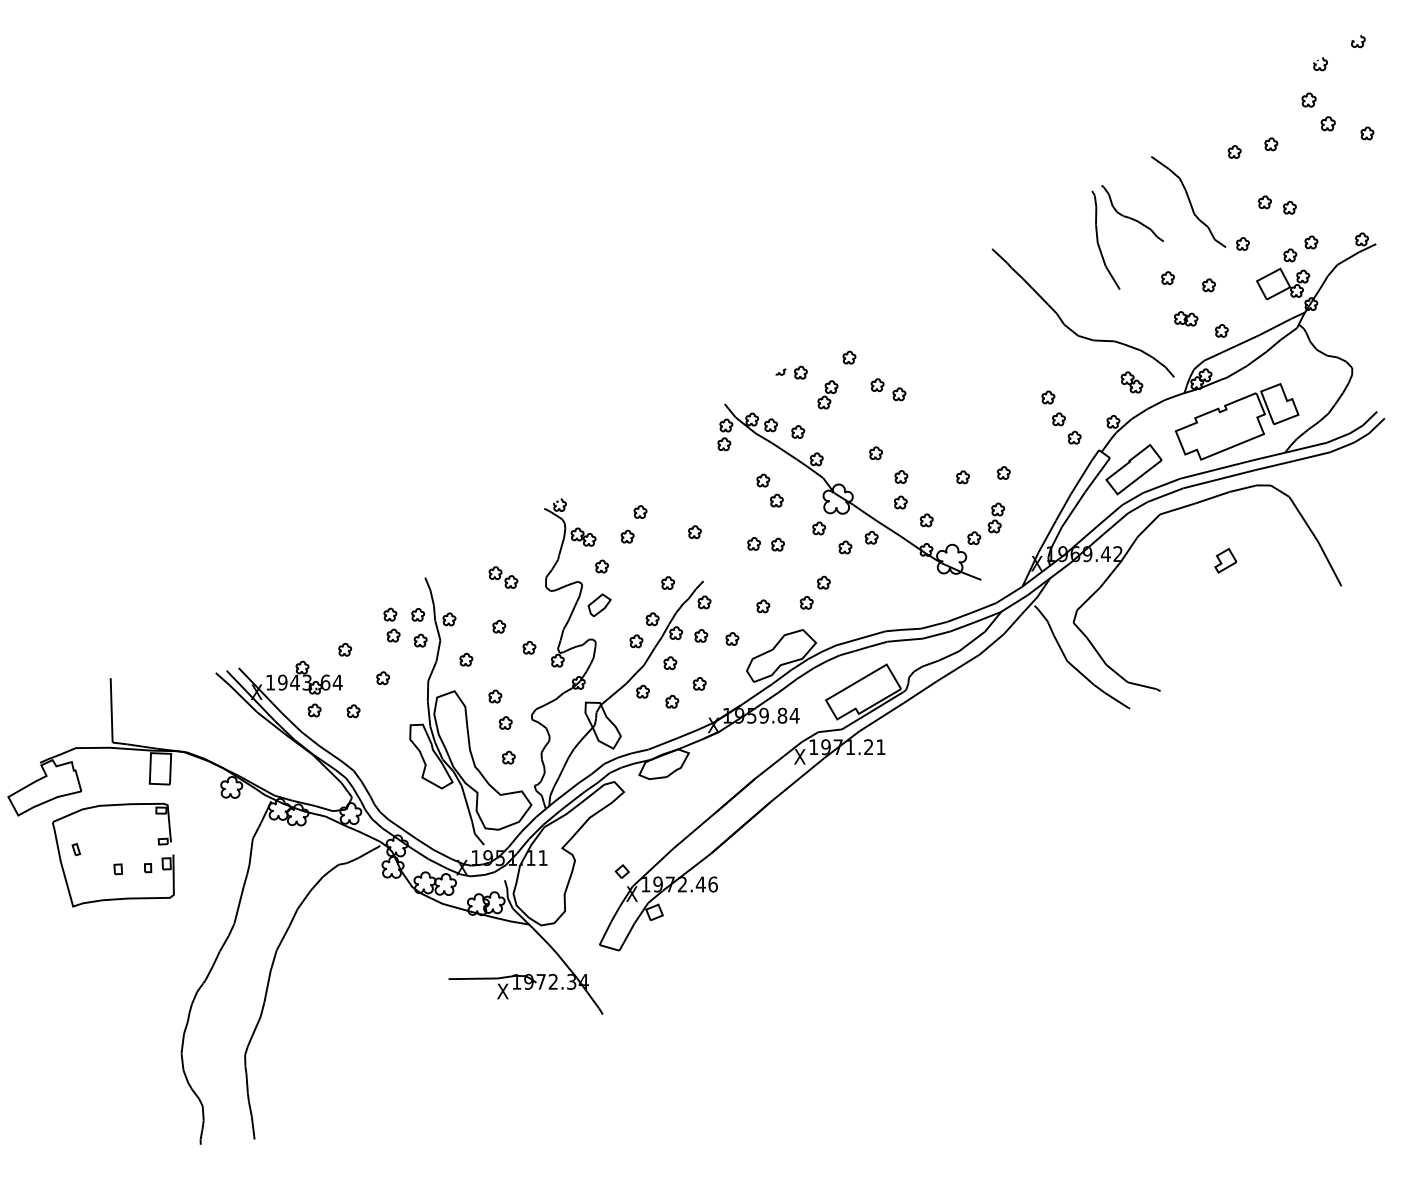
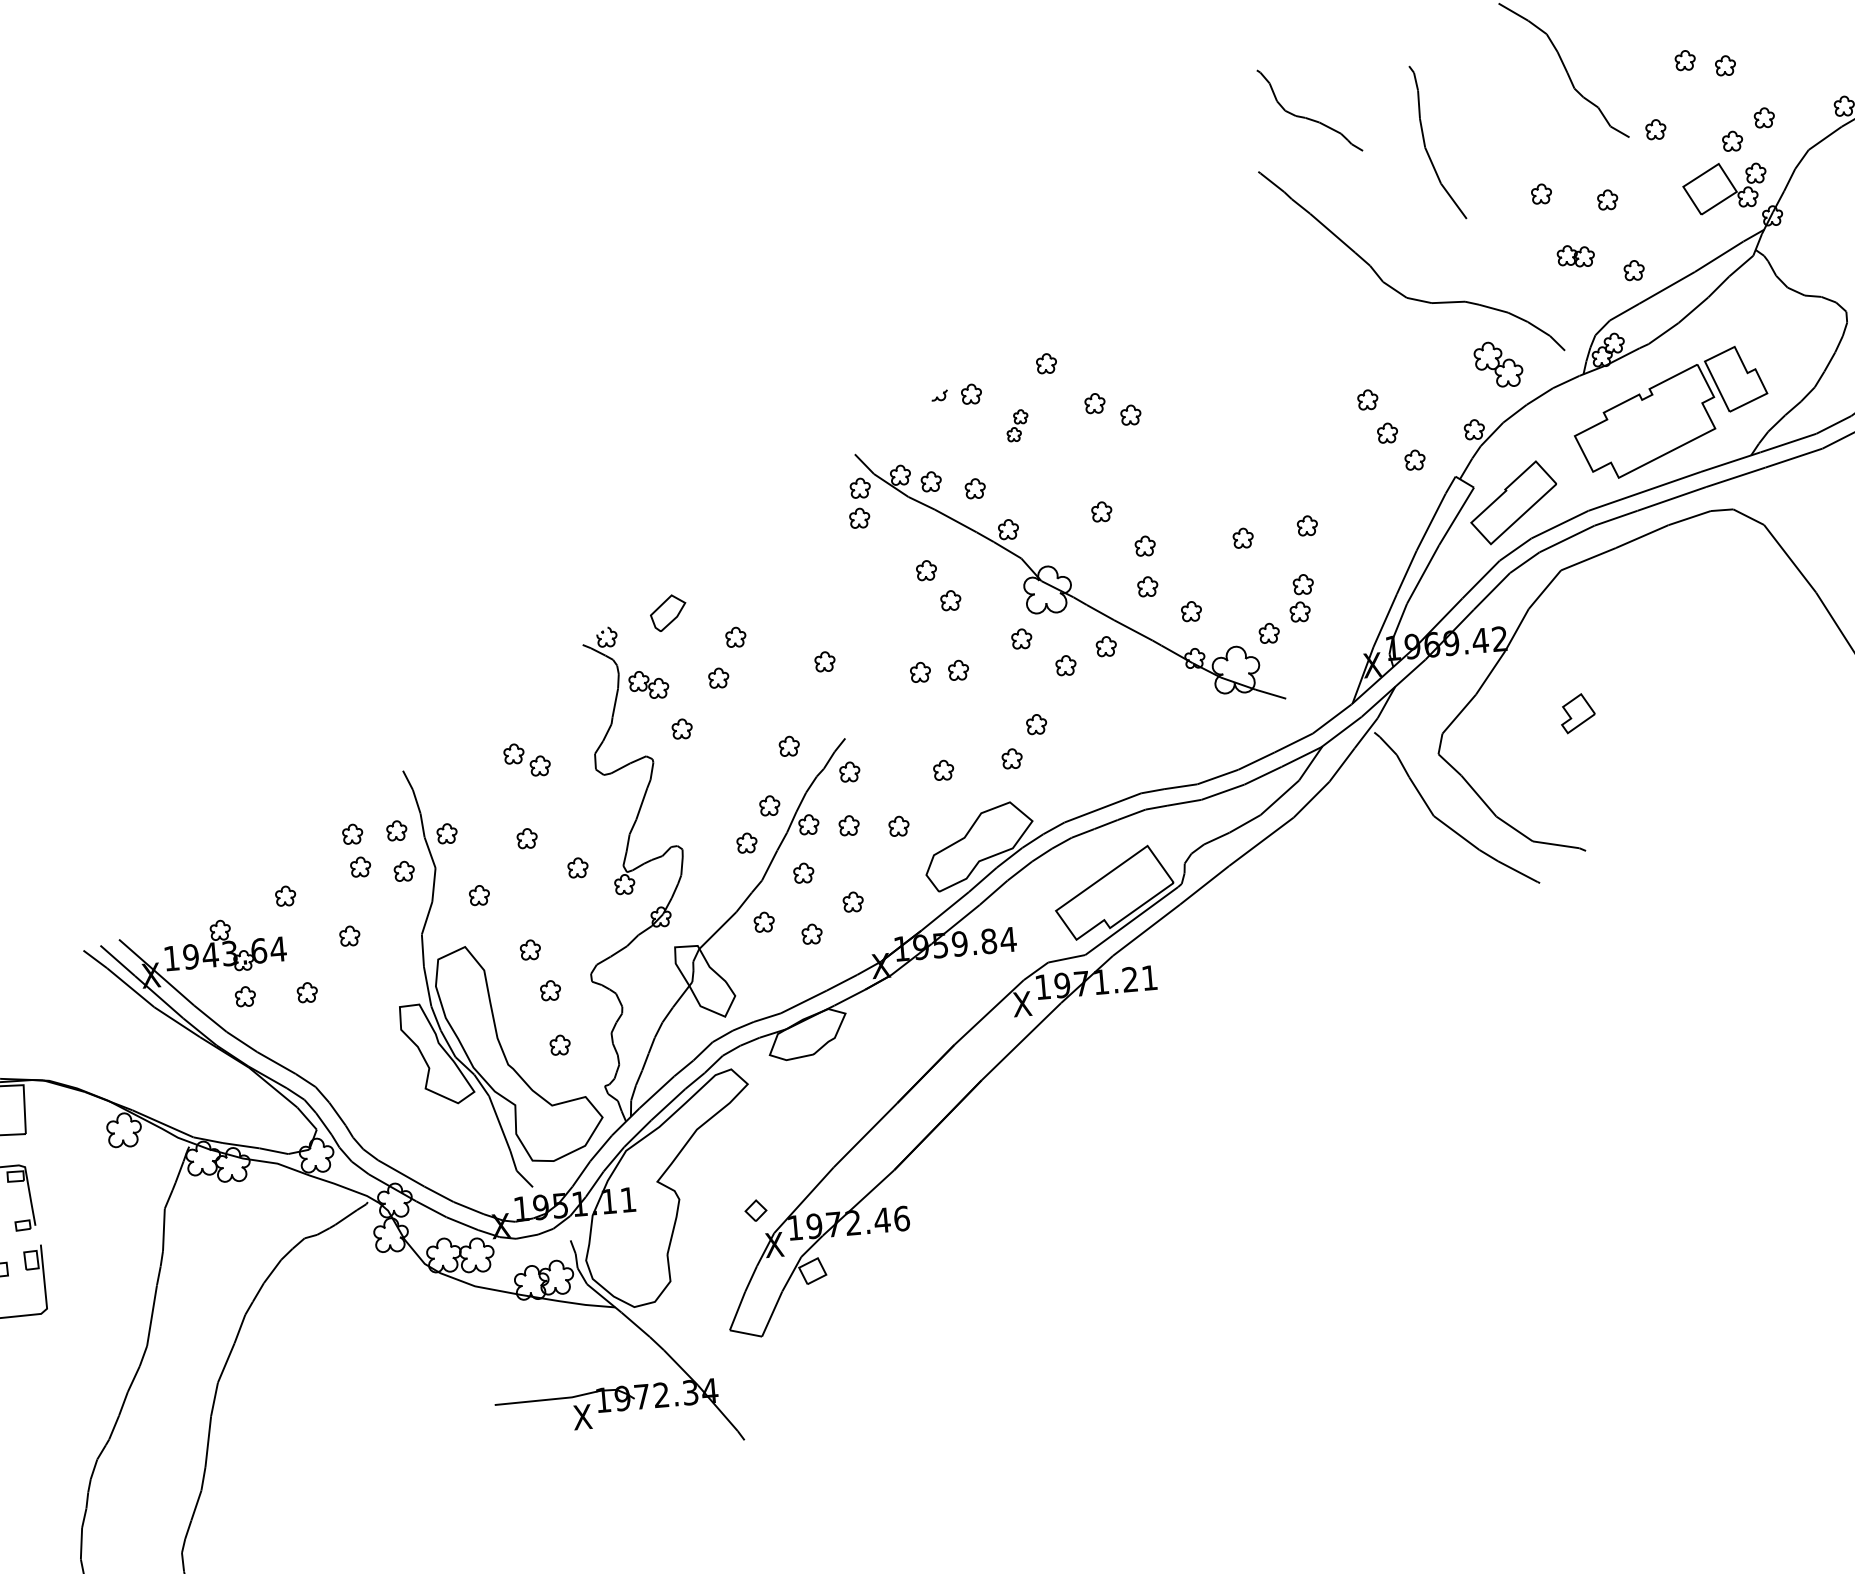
curve: (1131, 217) -> (1308, 117), moved
part: (1131, 382) -> (1497, 364), size x1.4
part: (827, 394) -> (1016, 425), size x0.7
part: (1225, 560) -> (1577, 713), moved
part: (599, 604) -> (668, 611), moved

